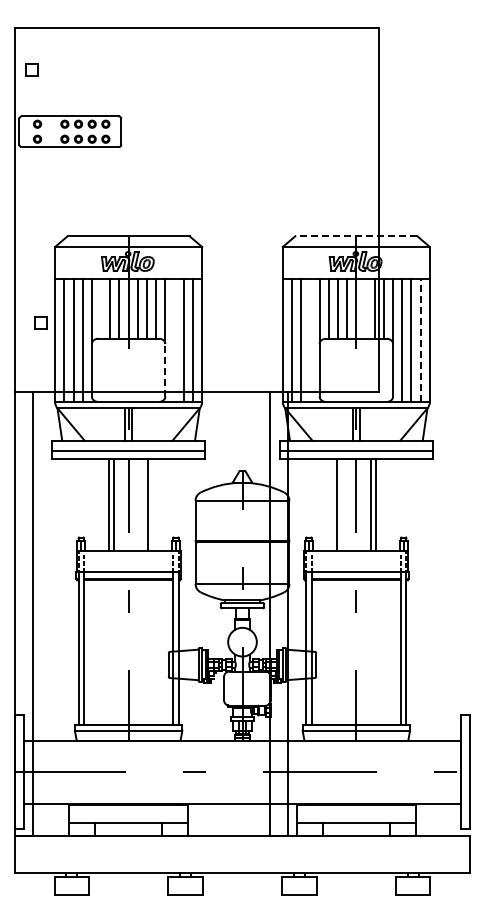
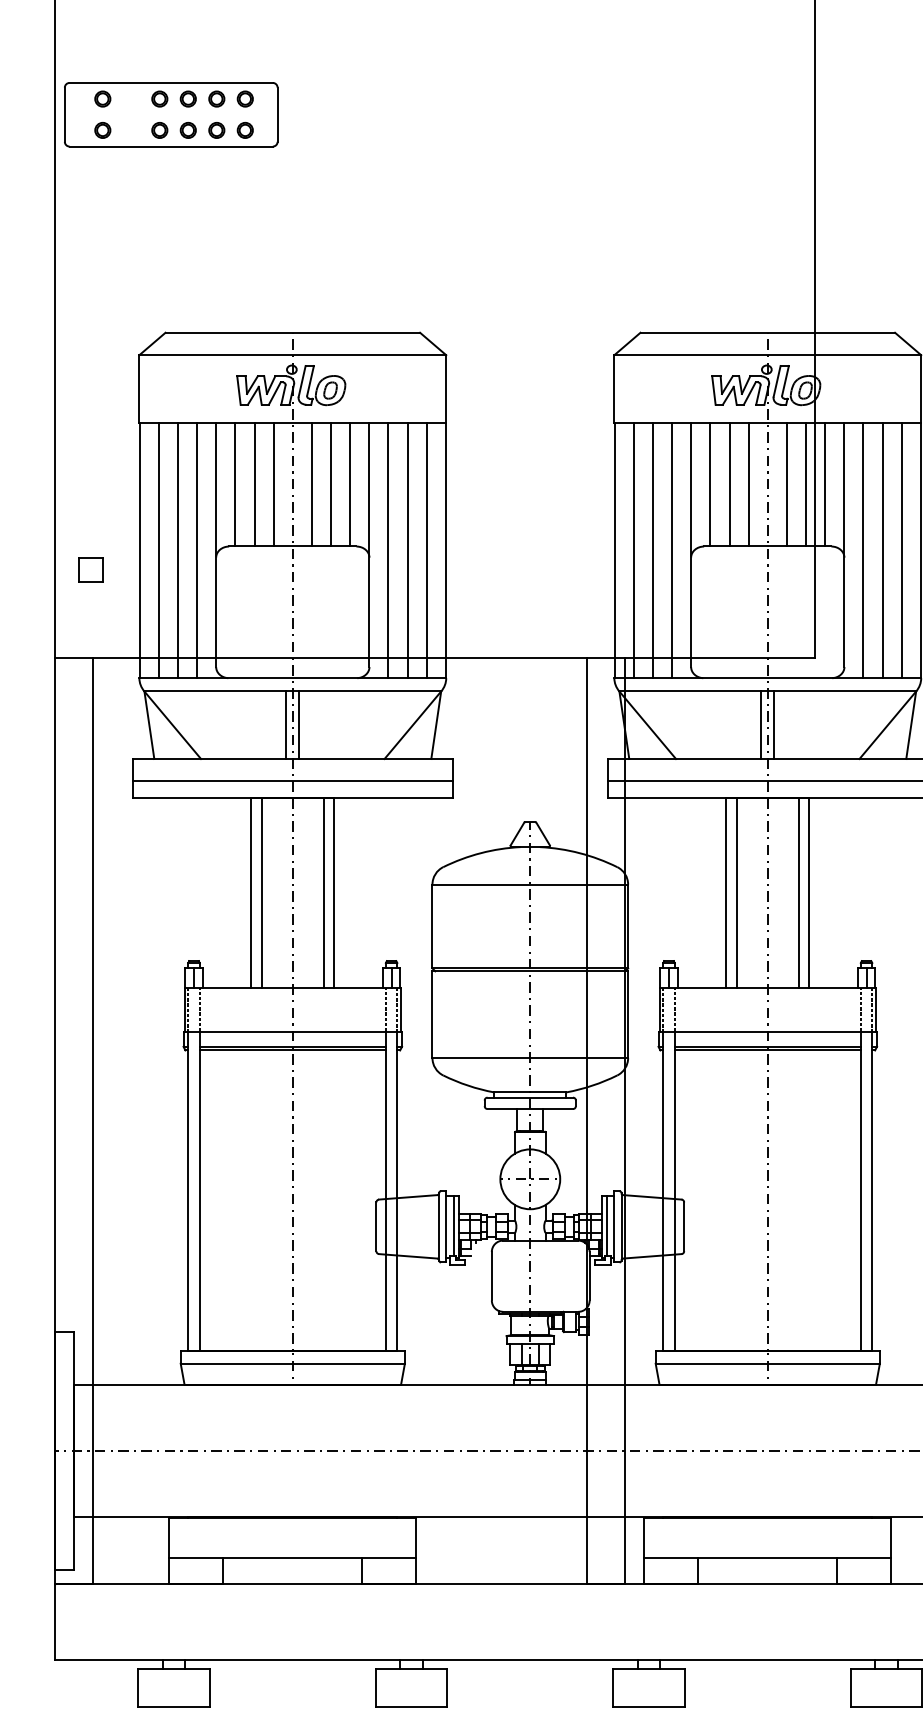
line: (355, 236) -> (765, 333), dashed -> solid
line: (101, 308) -> (236, 483), added
line: (365, 308) -> (786, 483), added
part: (40, 322) -> (90, 568), moved
line: (174, 340) -> (388, 550), added
line: (310, 340) -> (672, 550), added
line: (420, 340) -> (901, 550), dashed -> solid
line: (165, 369) -> (369, 610), dashed -> solid
line: (143, 504) -> (323, 892), added
line: (341, 504) -> (736, 892), added

